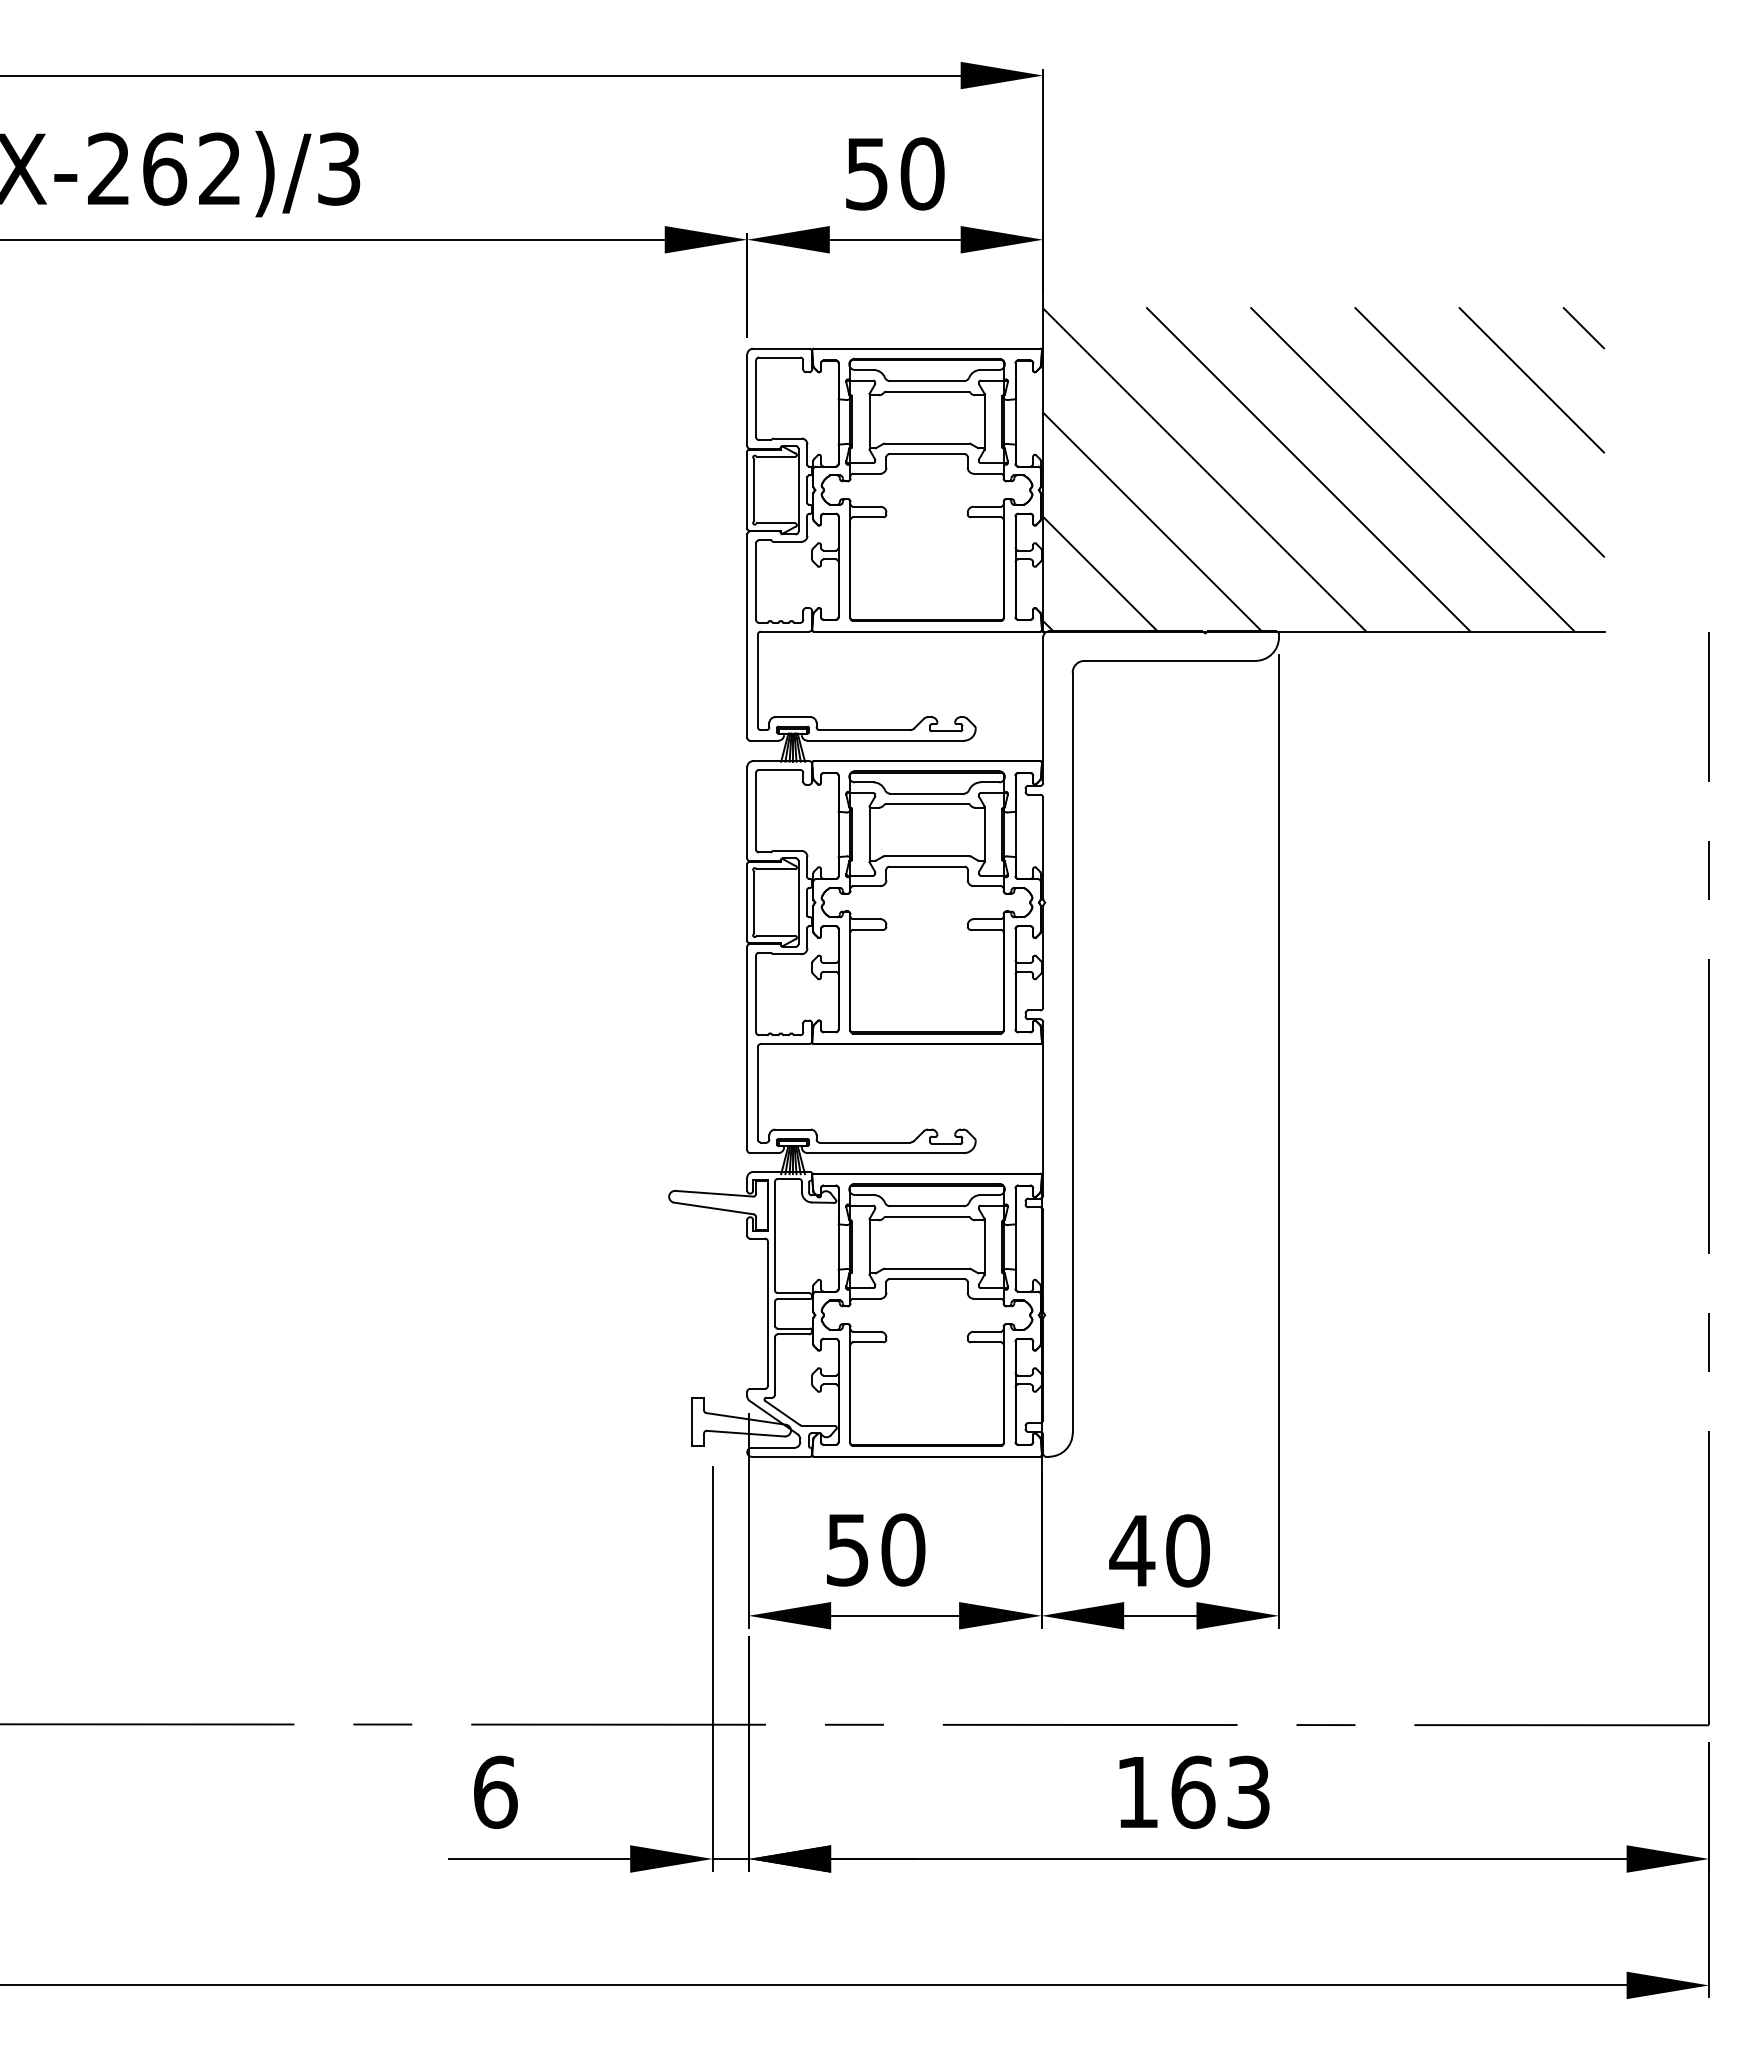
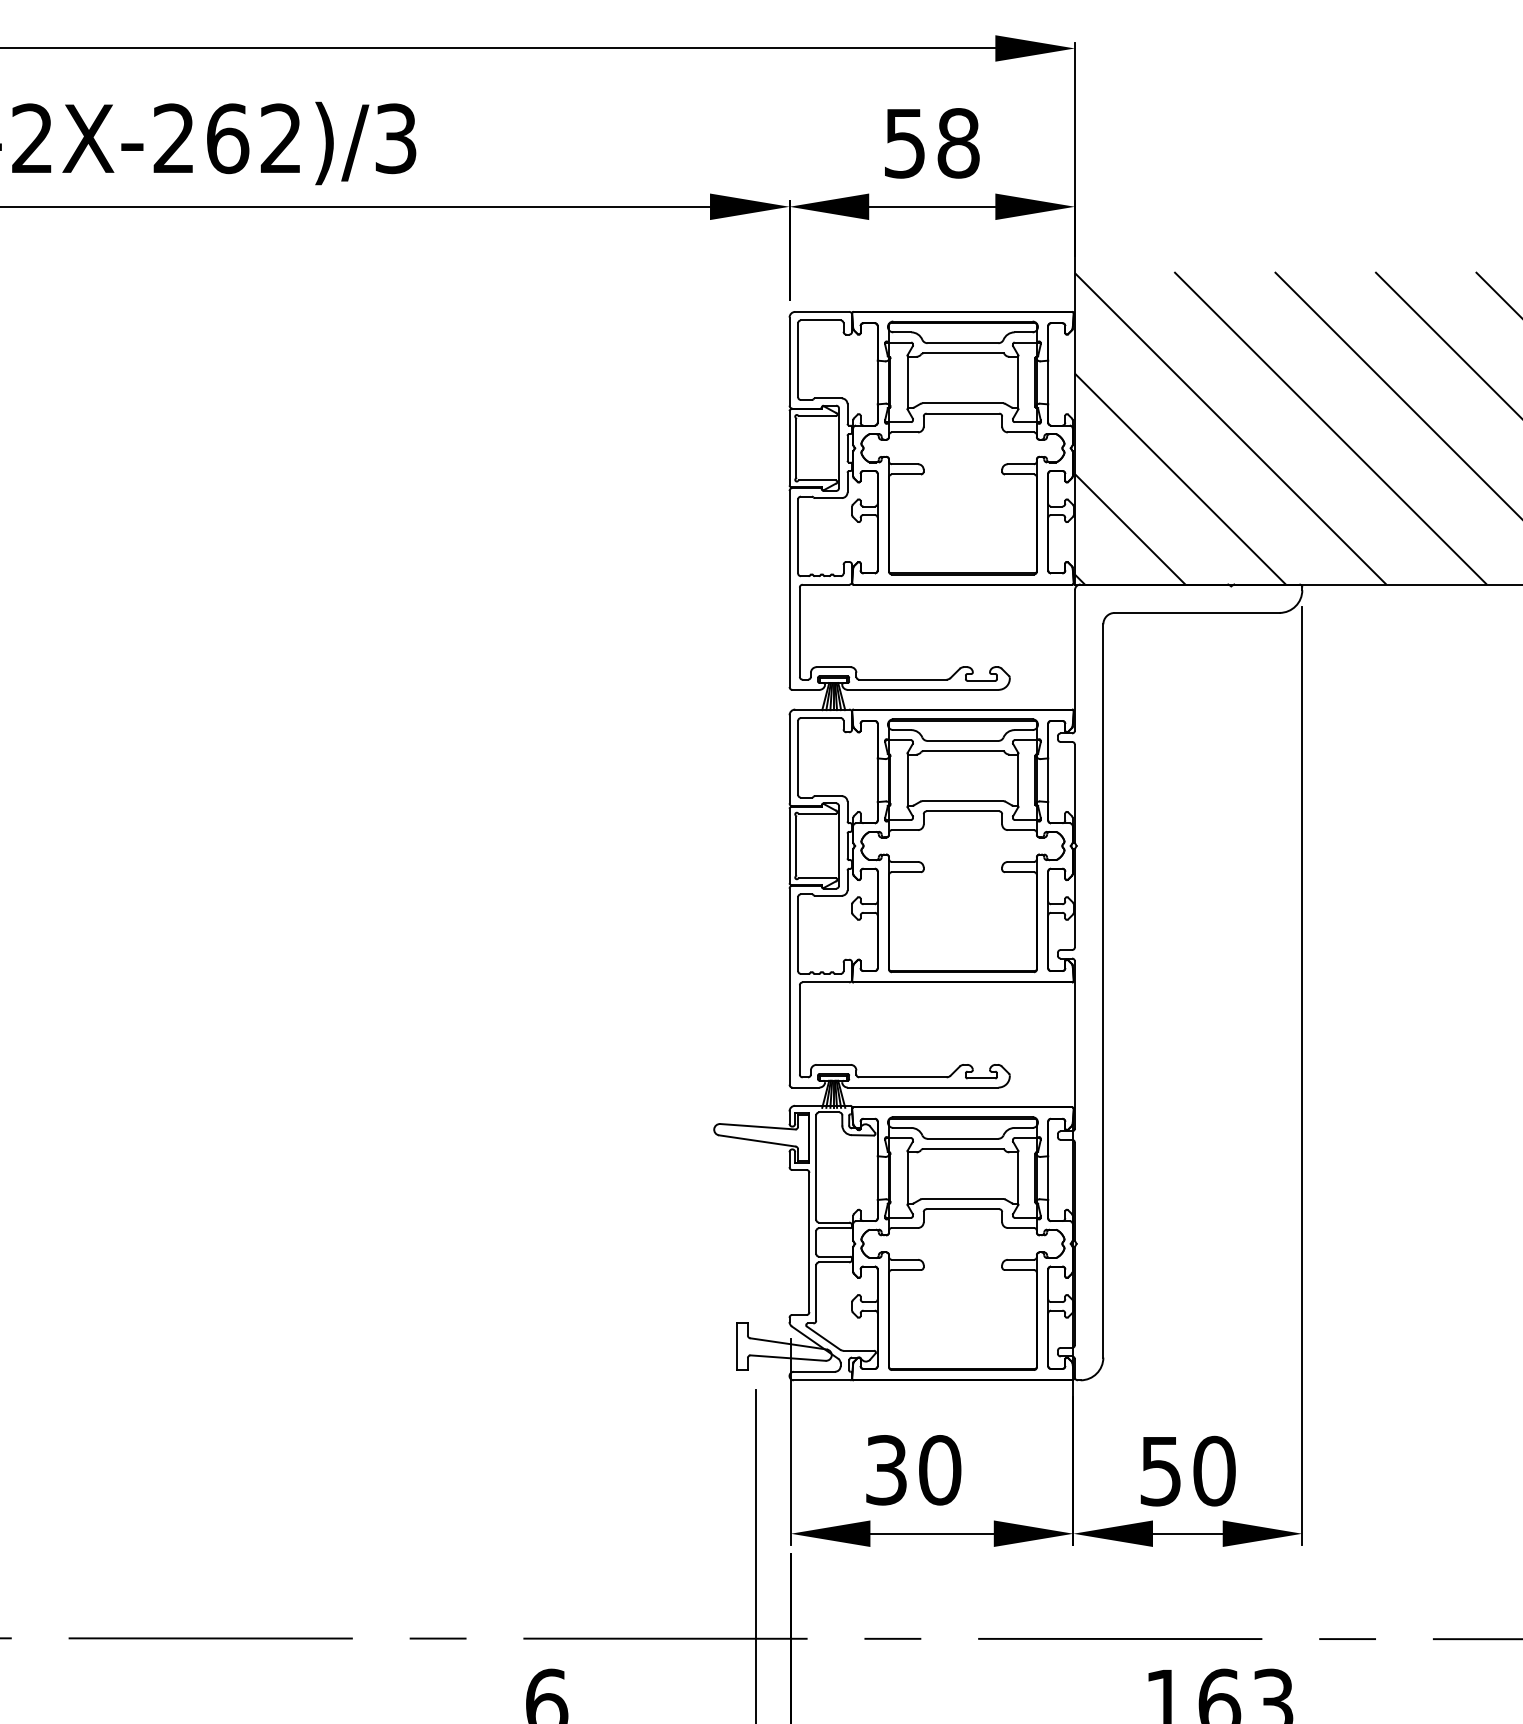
text: (922, 173) -> (958, 142), 50 -> 58
text: (847, 1549) -> (886, 1469), 50 -> 30
text: (1132, 1551) -> (1161, 1471), 40 -> 50

